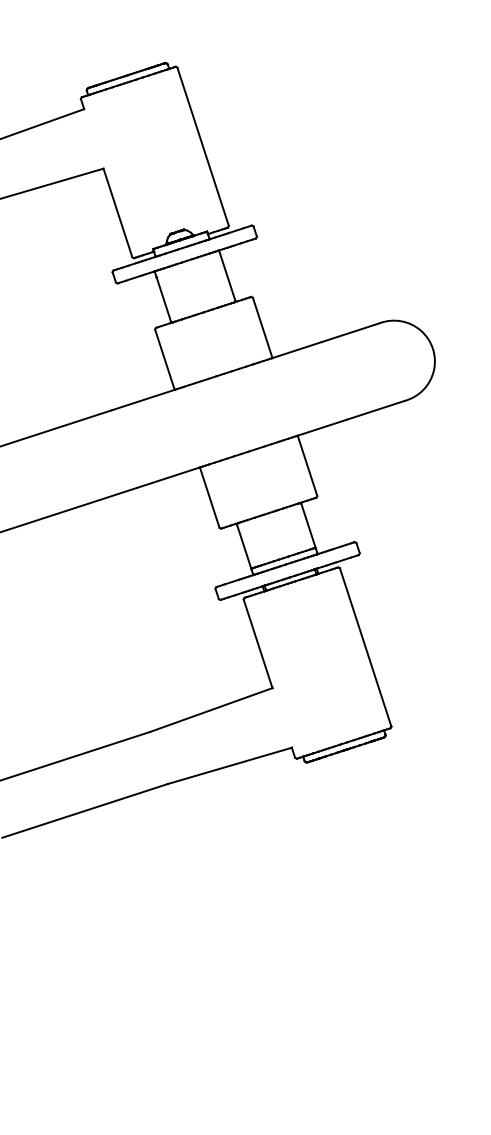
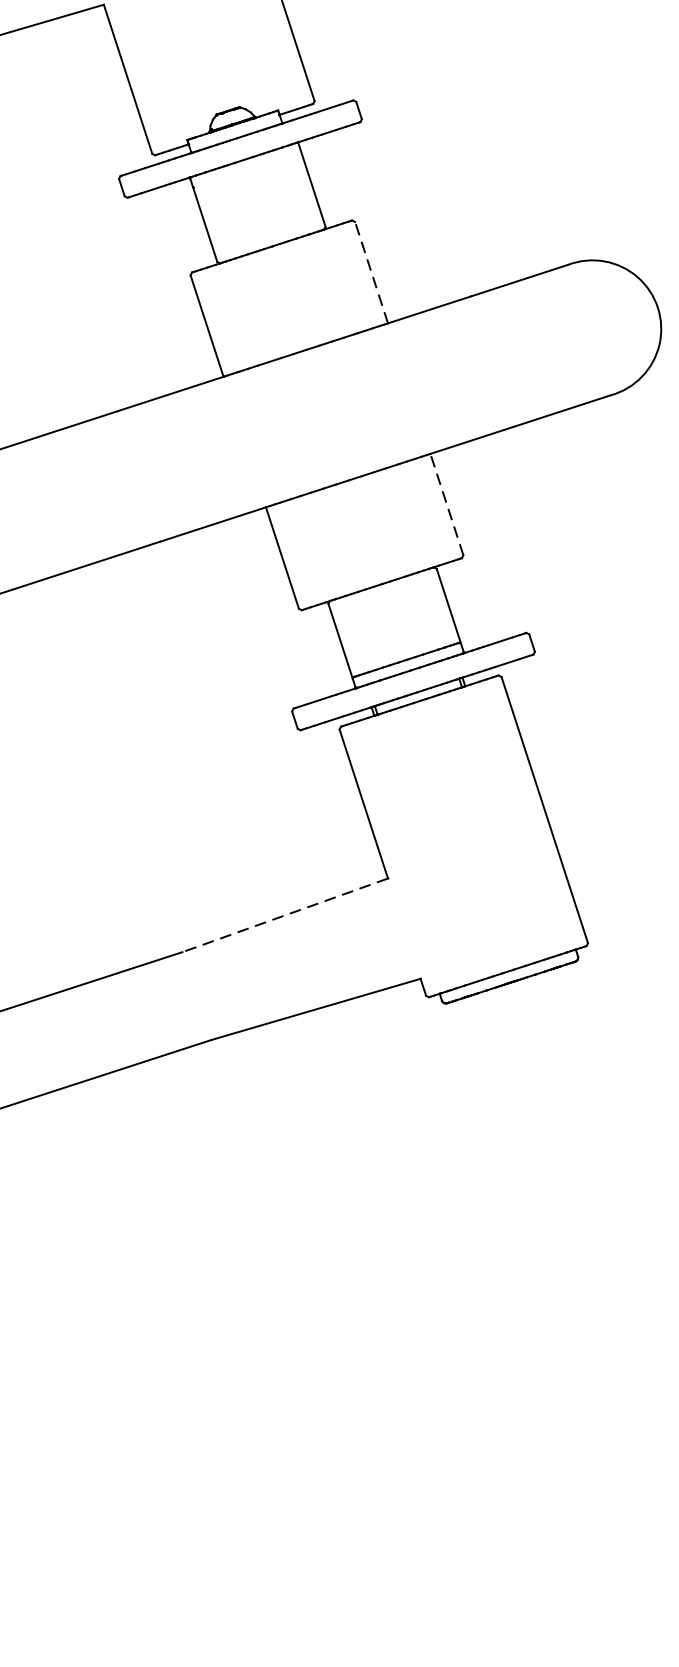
line: (262, 327) -> (371, 271), solid -> dashed
line: (307, 465) -> (446, 504), solid -> dashed
line: (211, 710) -> (285, 916), solid -> dashed

